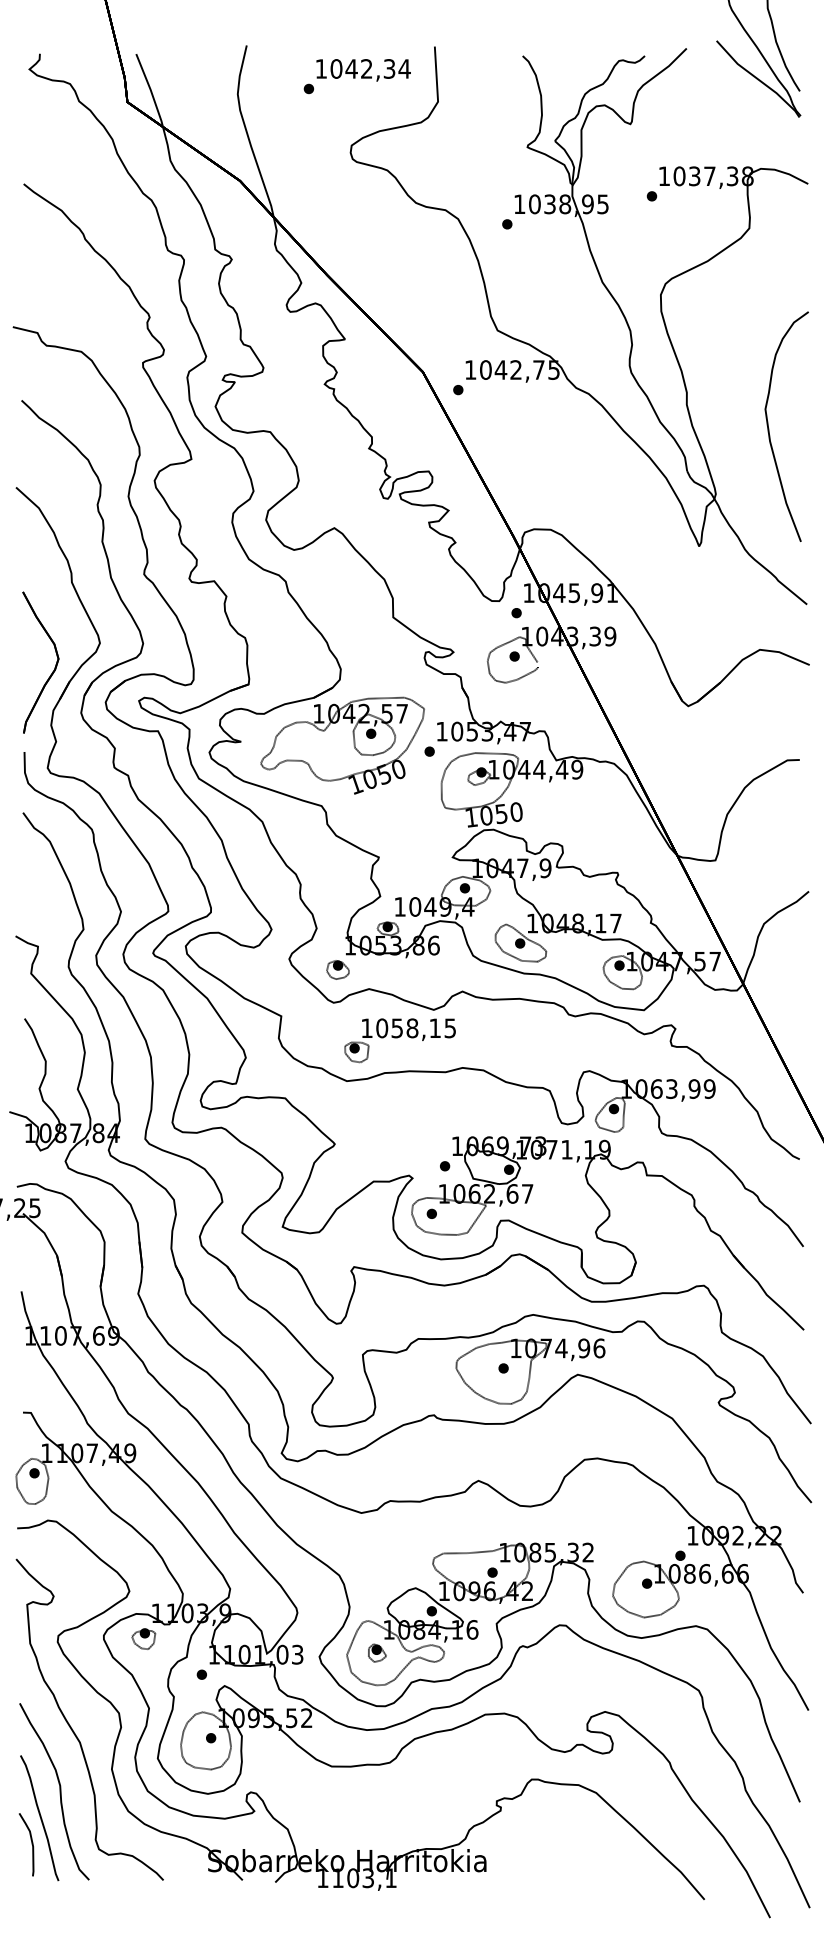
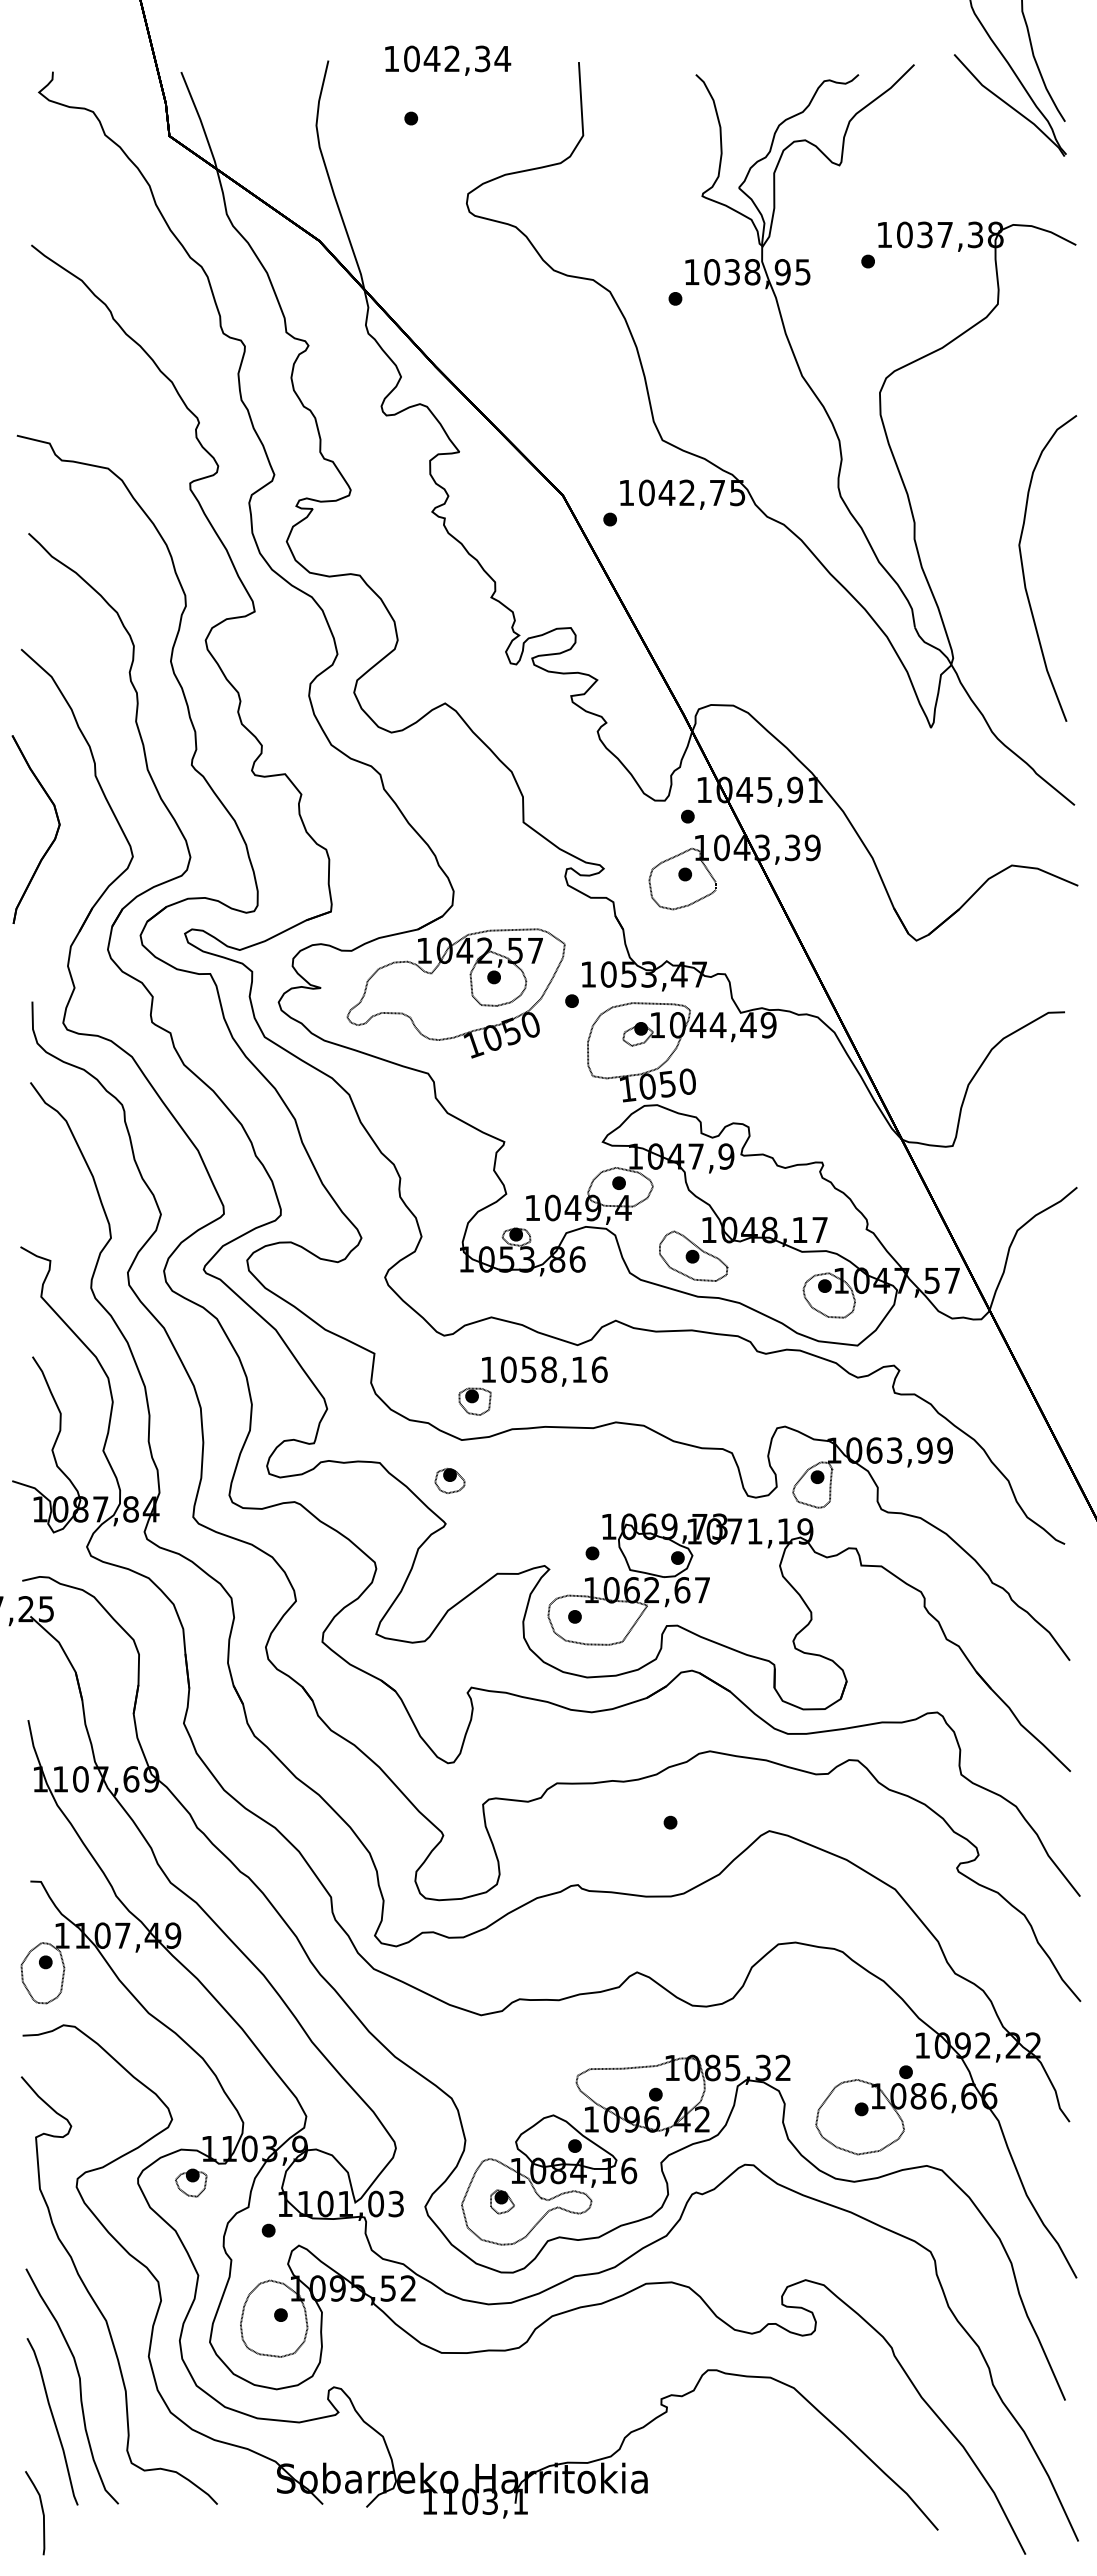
text: (363, 70) -> (448, 60), moved
part: (54, 667) -> (54, 836), moved
part: (337, 969) -> (449, 1480), moved
text: (450, 1028) -> (599, 1369), 1058,15 -> 1058,16
part: (530, 1371) -> (706, 1826), removed
curve: (31, 1842) -> (41, 2510), moved

